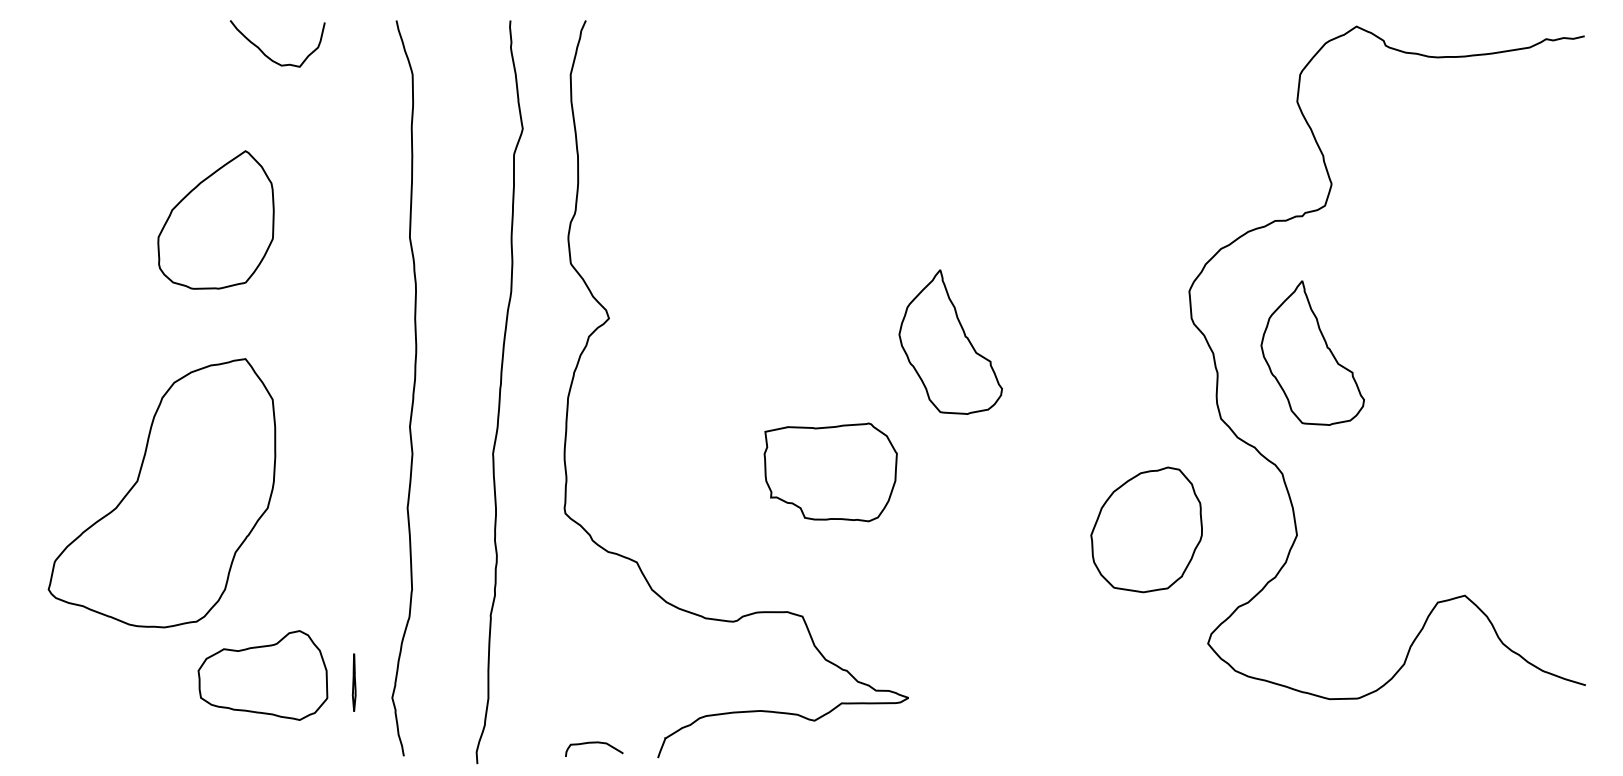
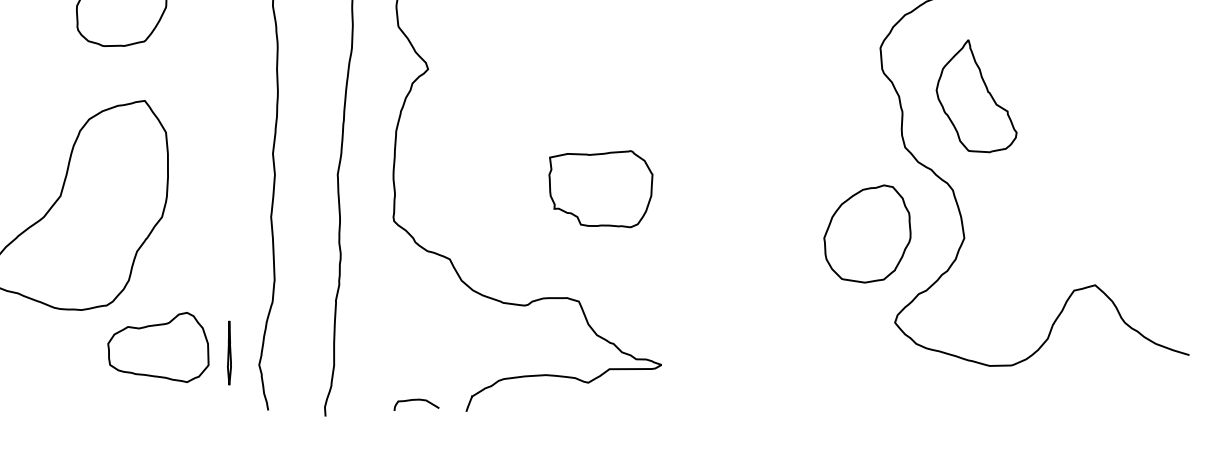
part: (950, 341) -> (694, 87), removed
part: (1146, 529) -> (867, 233), moved
part: (354, 682) -> (229, 352), size x1.43

